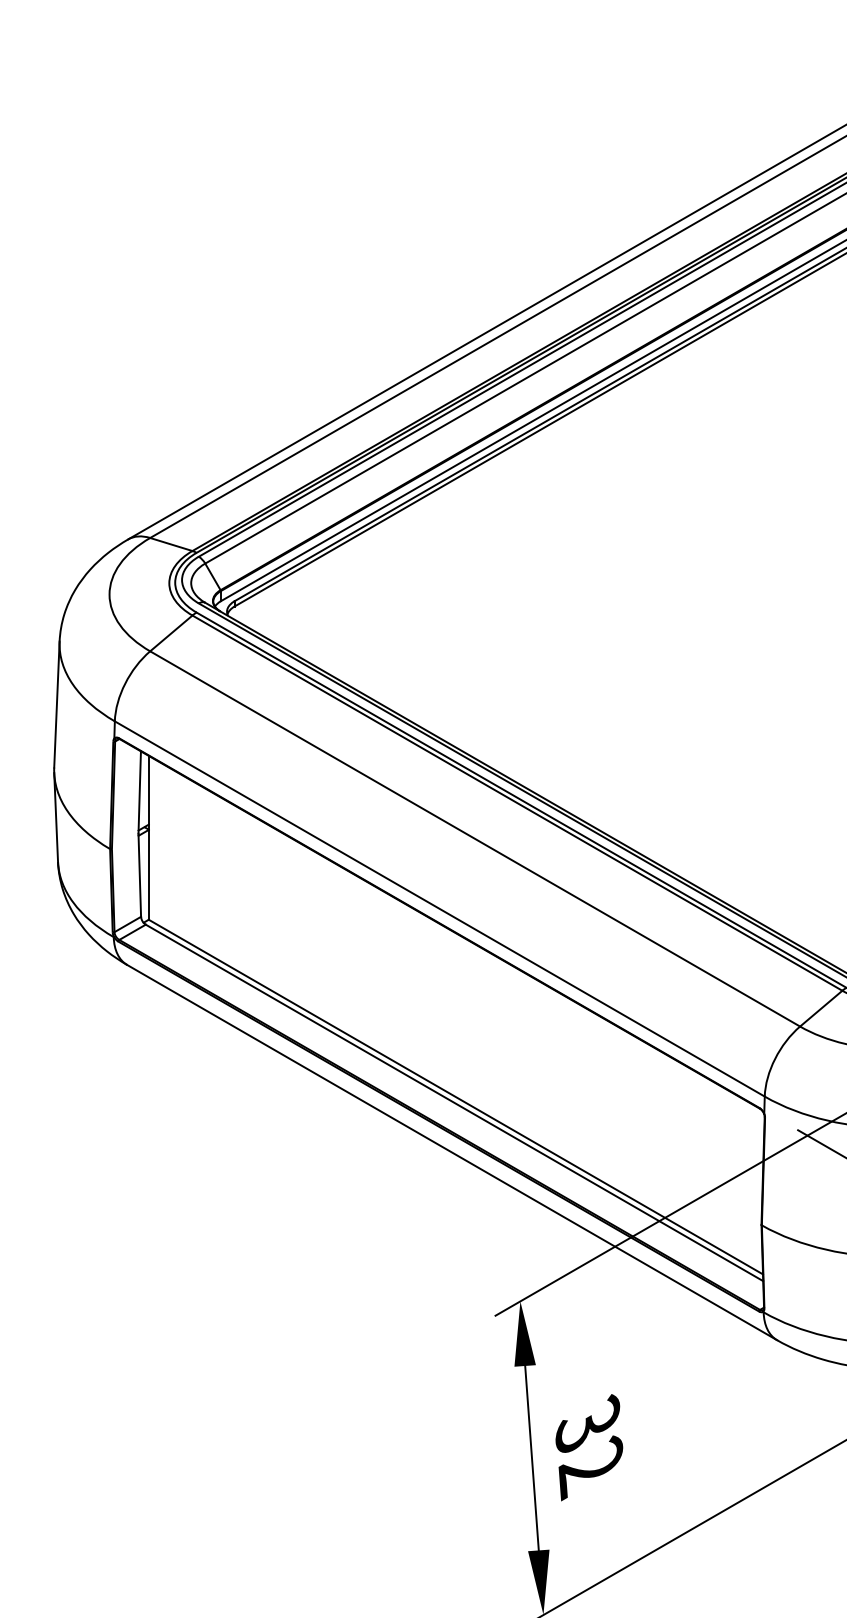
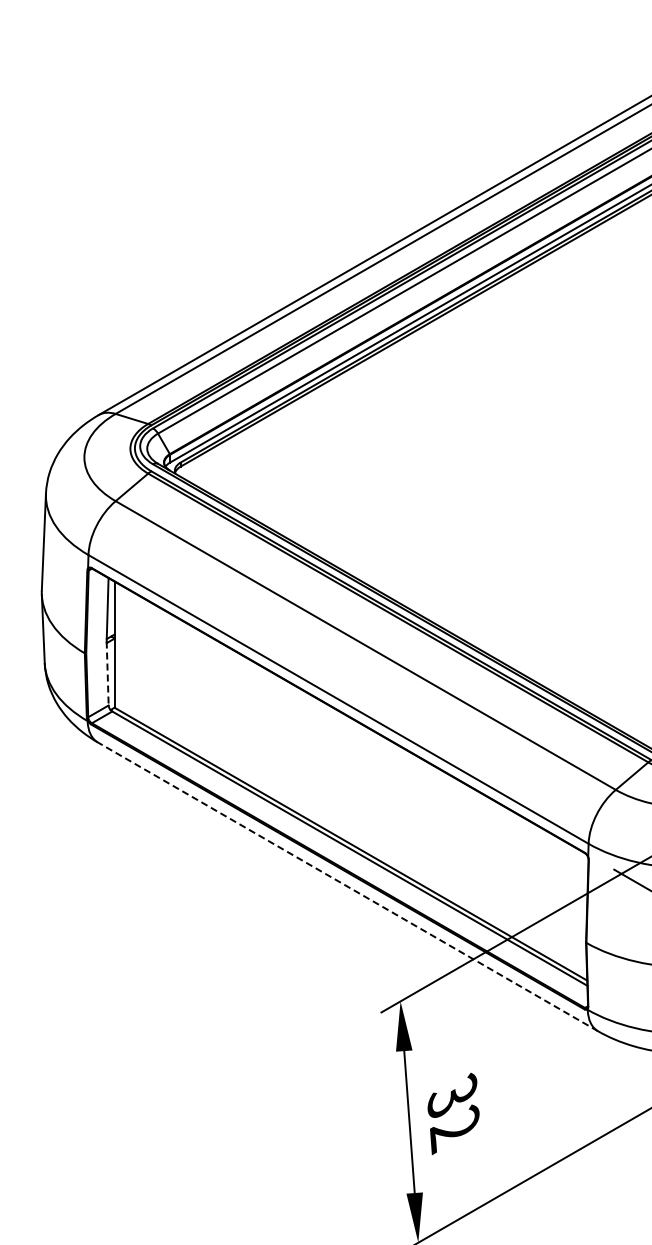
line: (139, 875) -> (107, 673), solid -> dashed
line: (451, 1152) -> (347, 886), solid -> dashed

